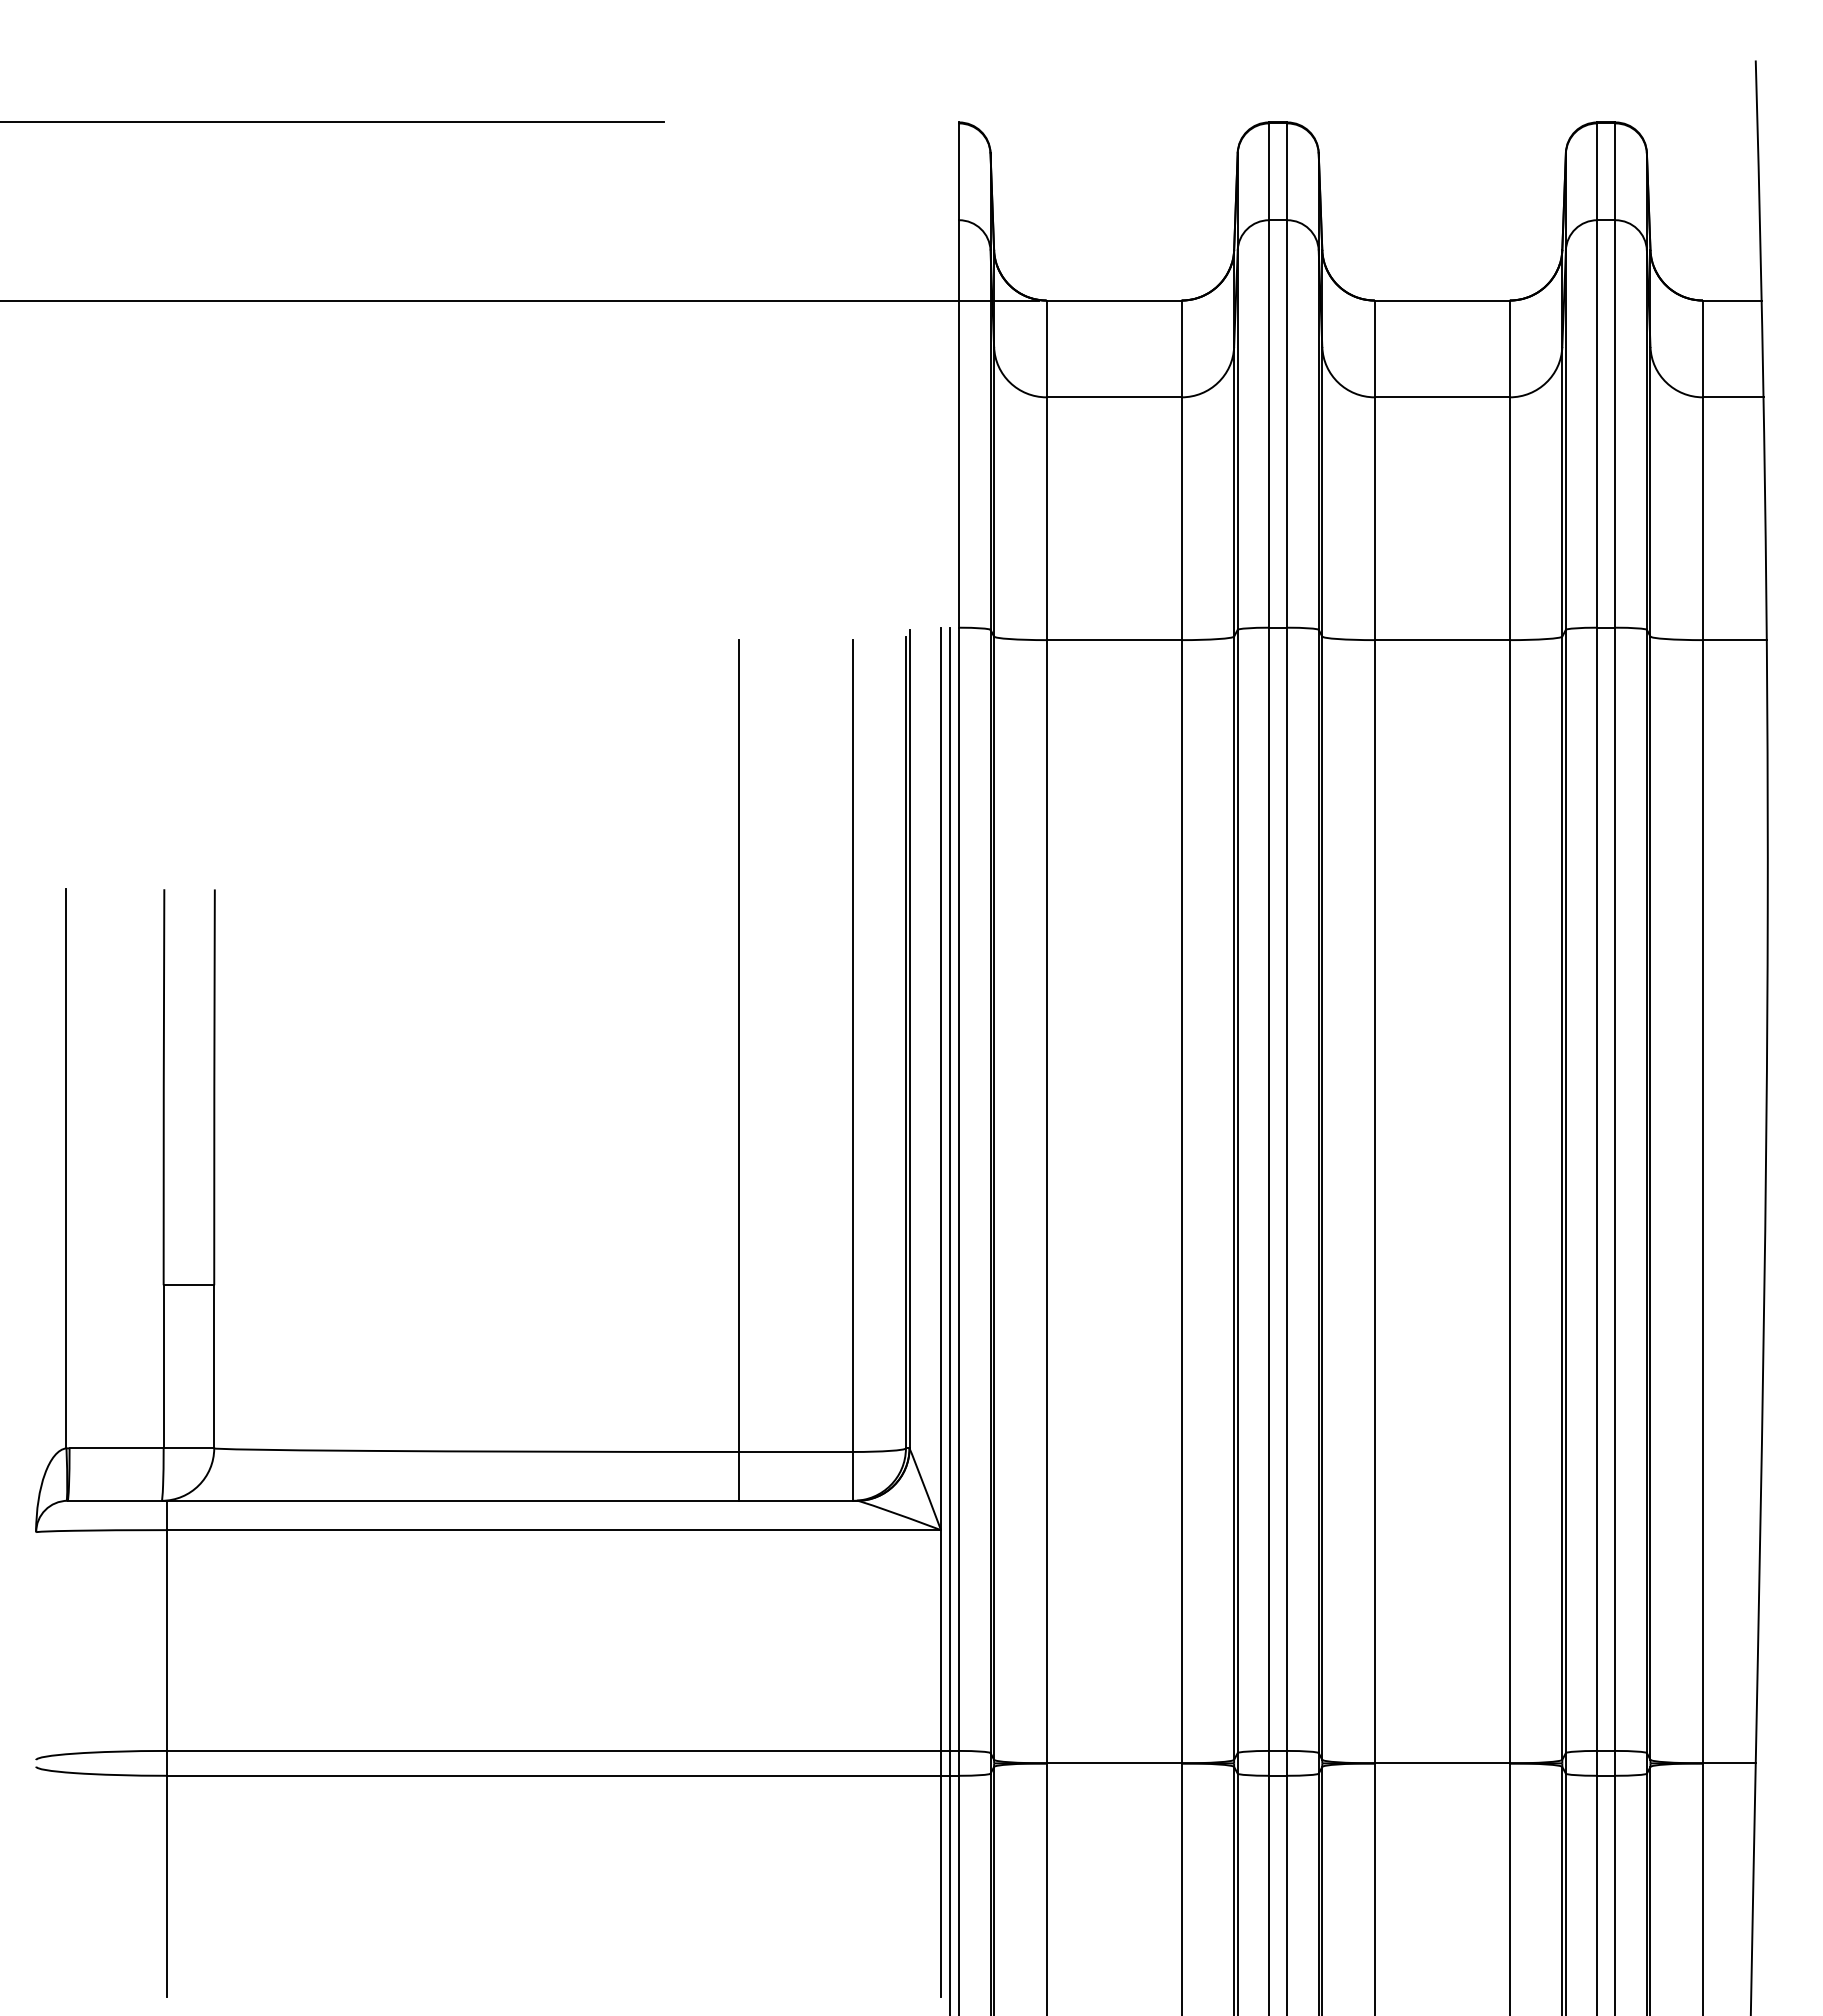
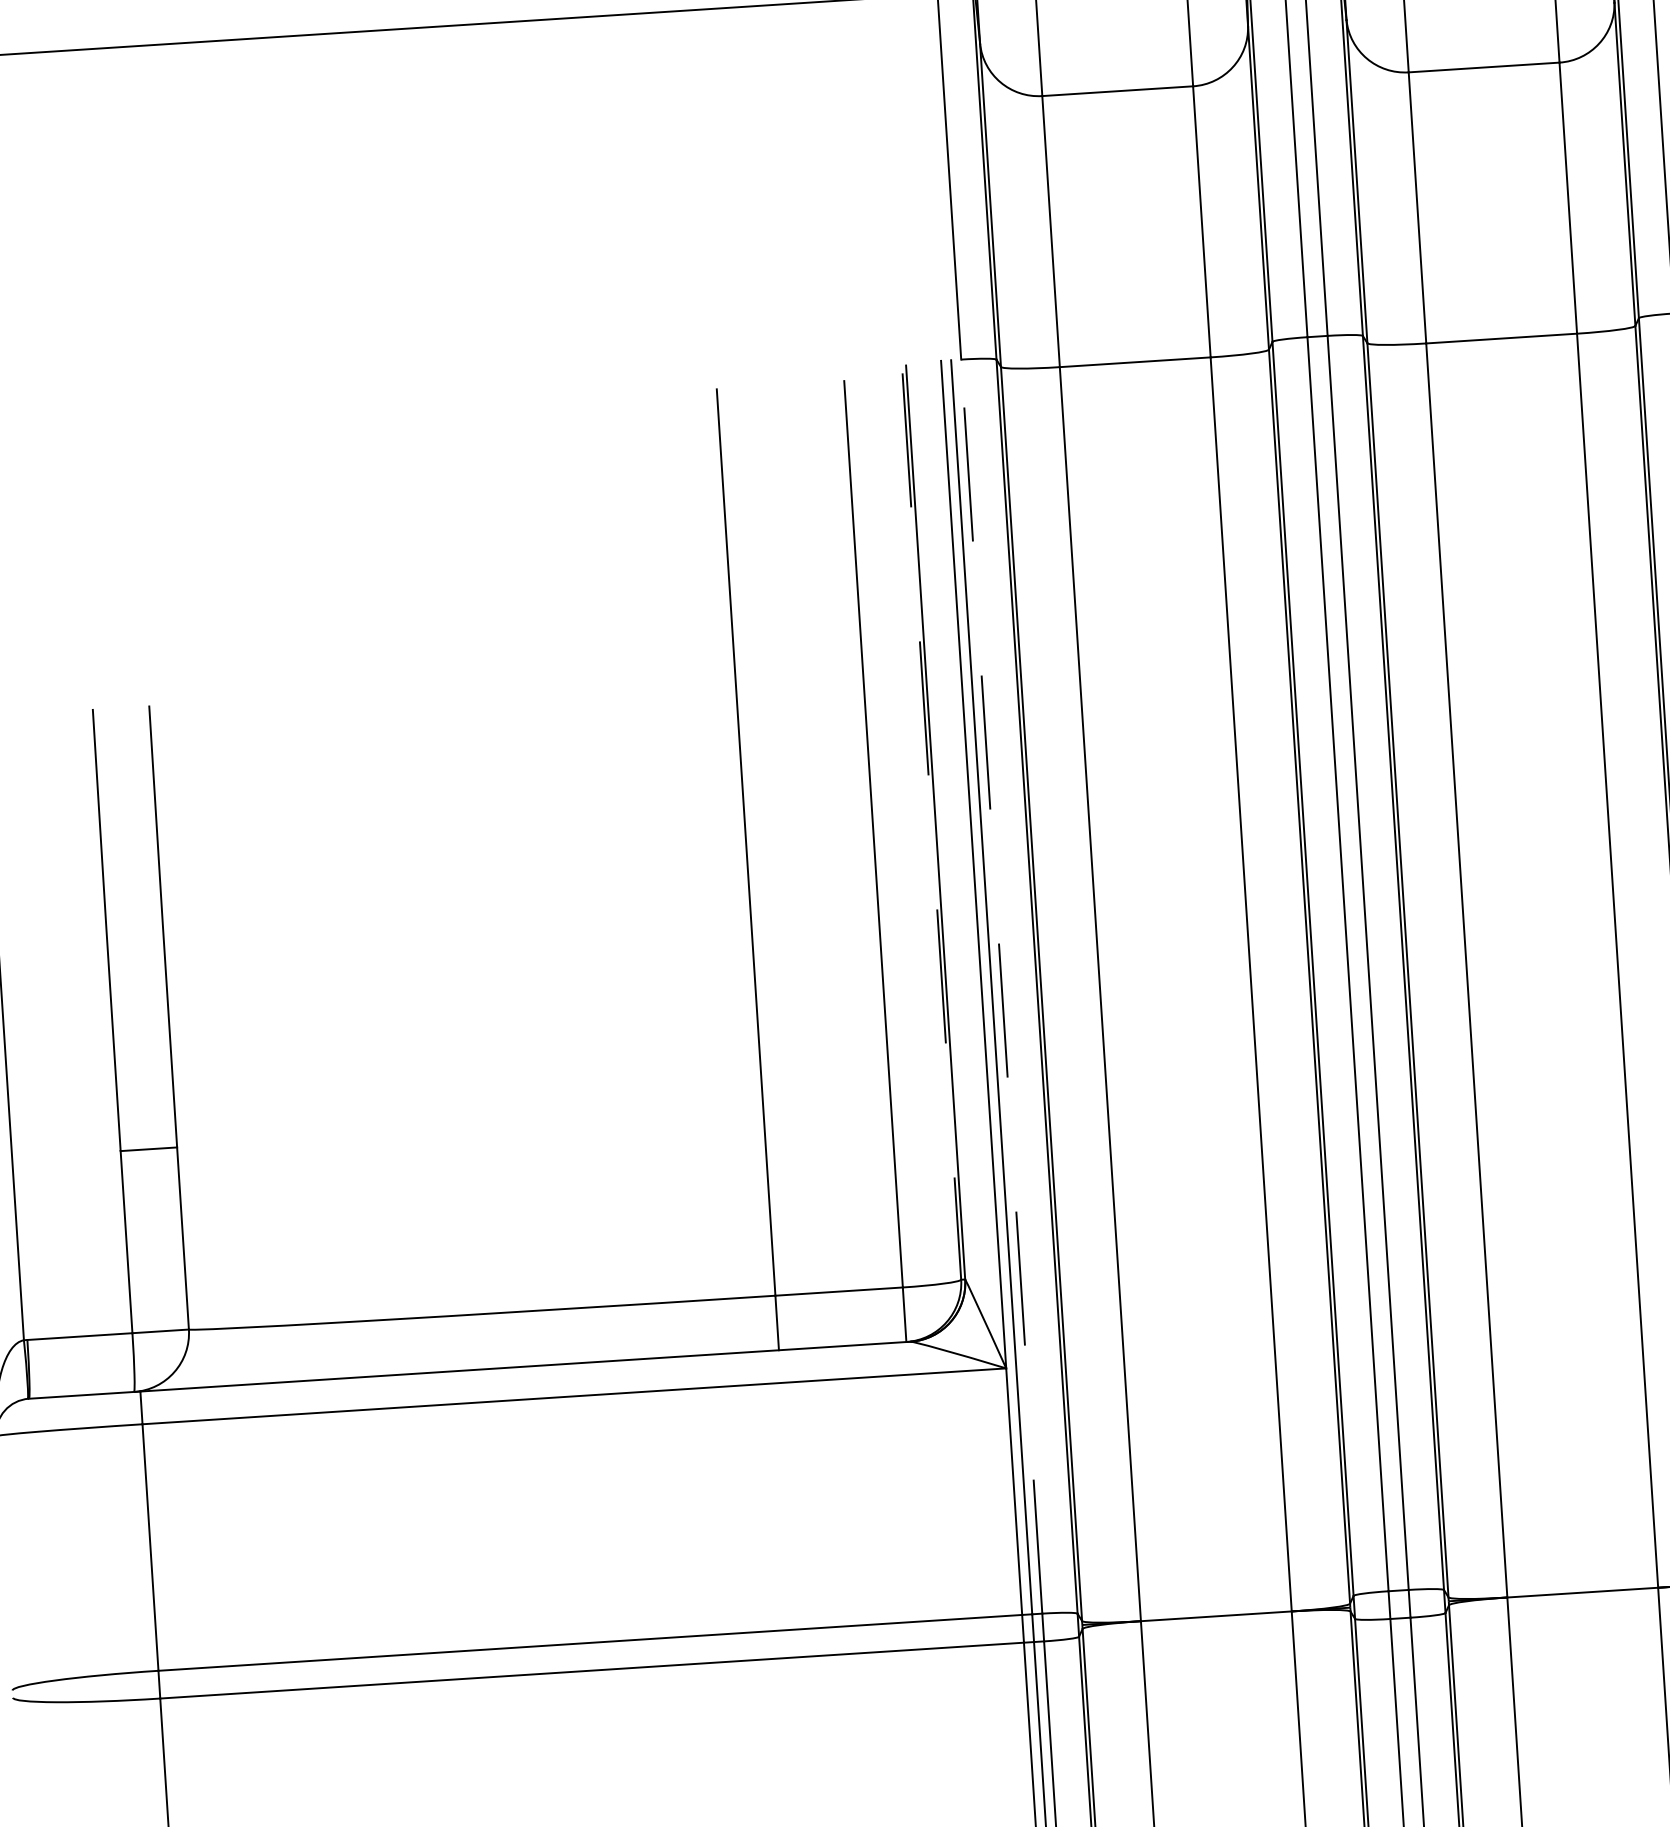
line: (905, 1042) -> (931, 826), solid -> dashed
line: (959, 1189) -> (1002, 986), solid -> dashed

